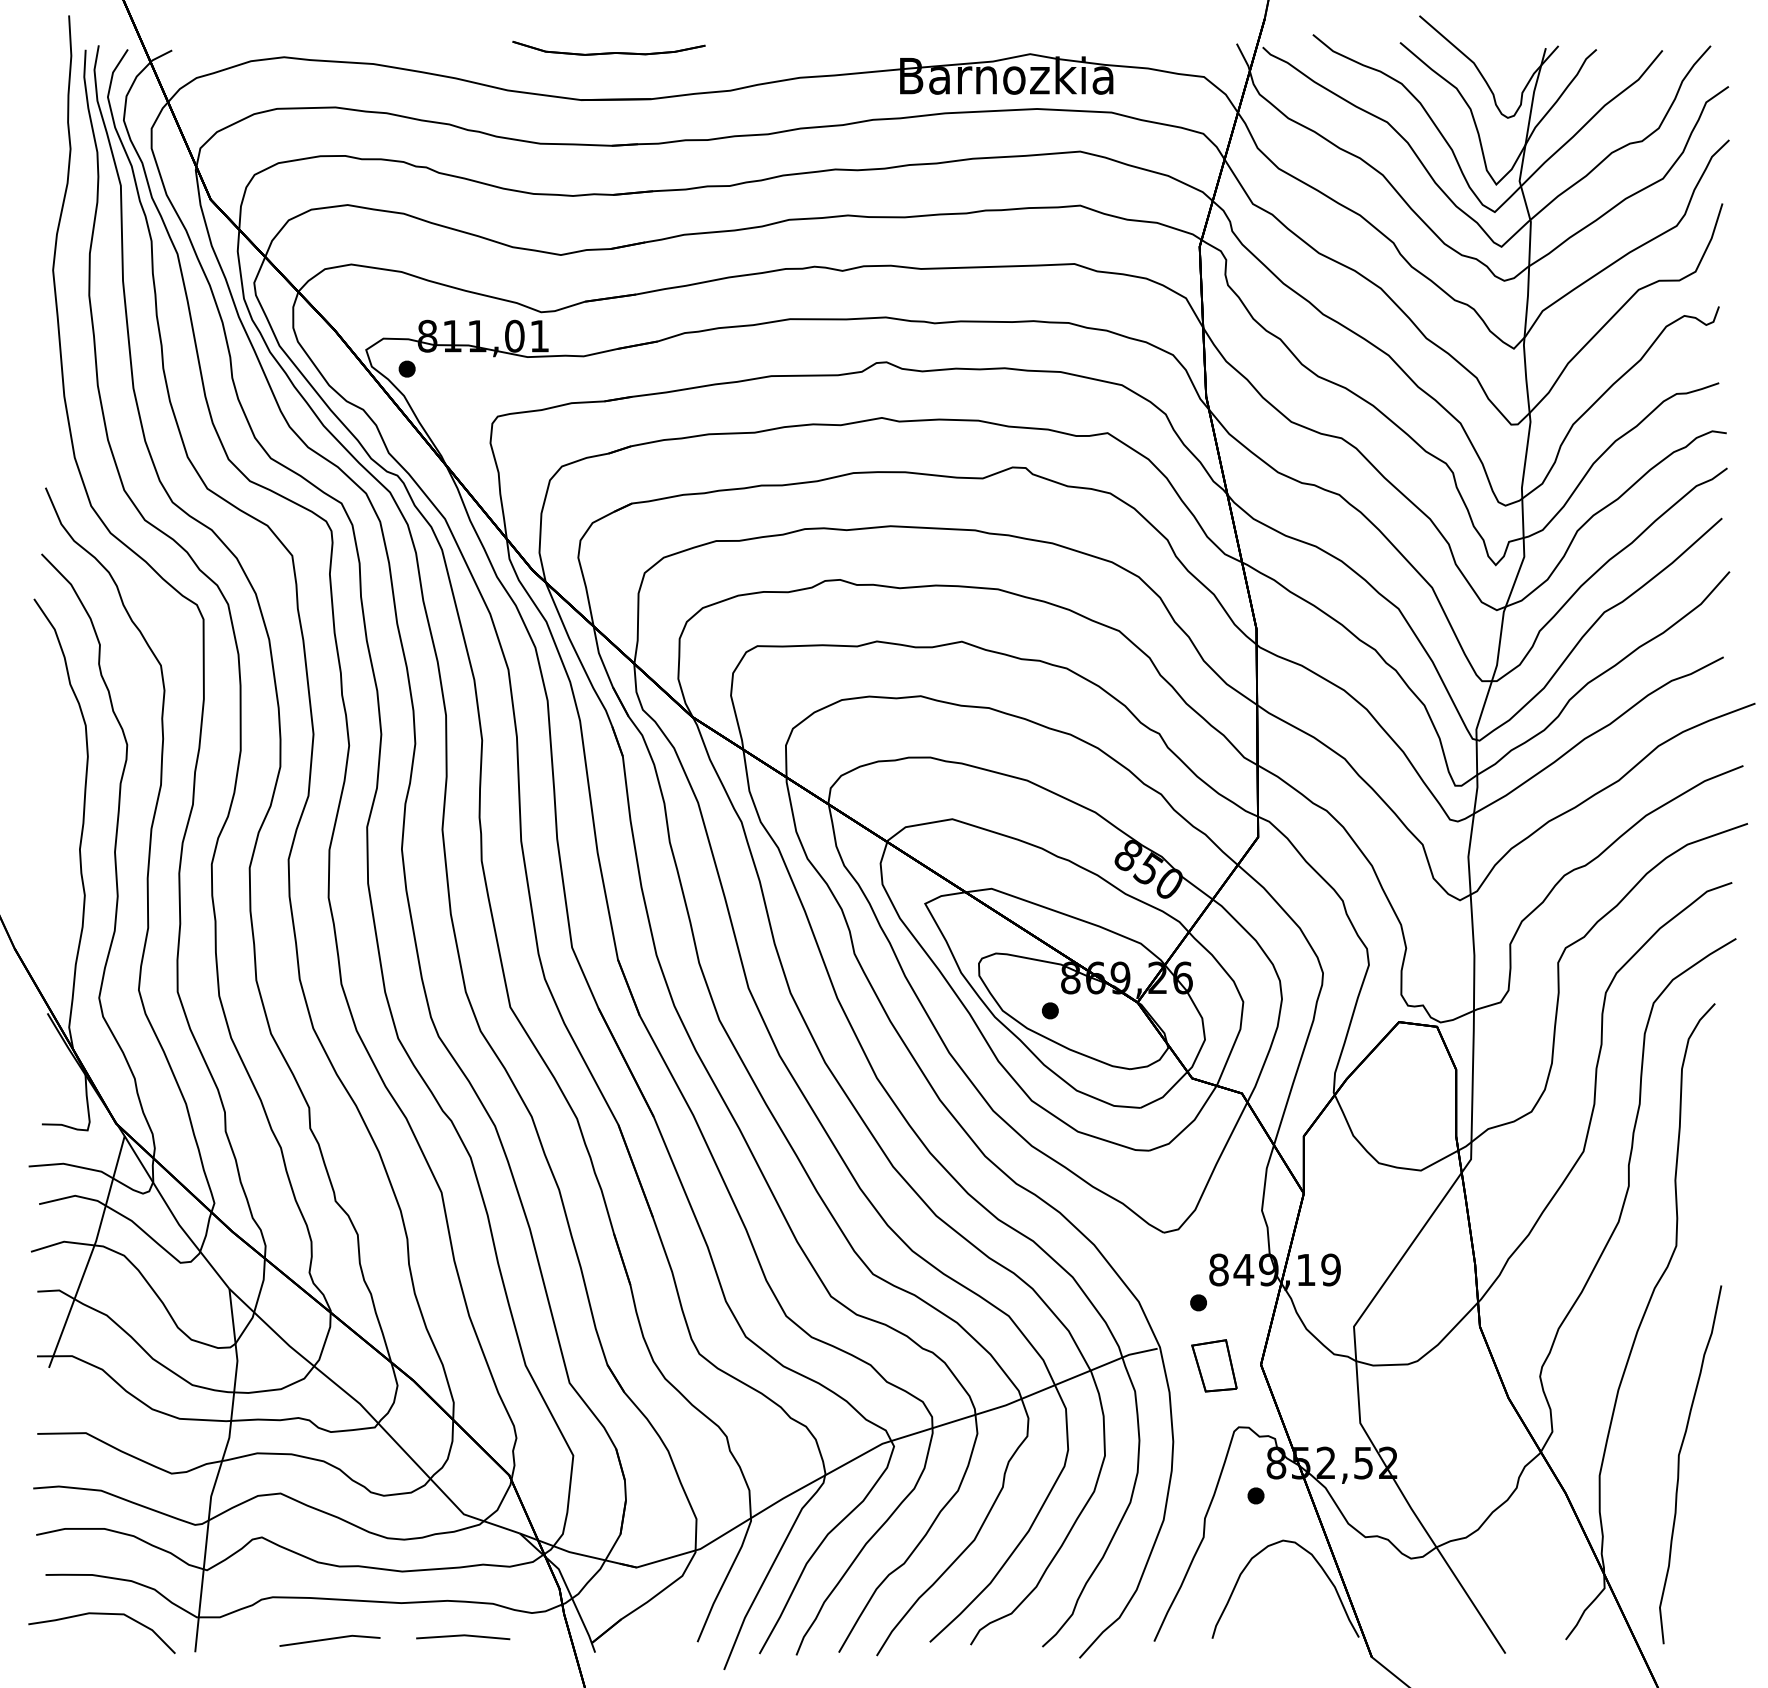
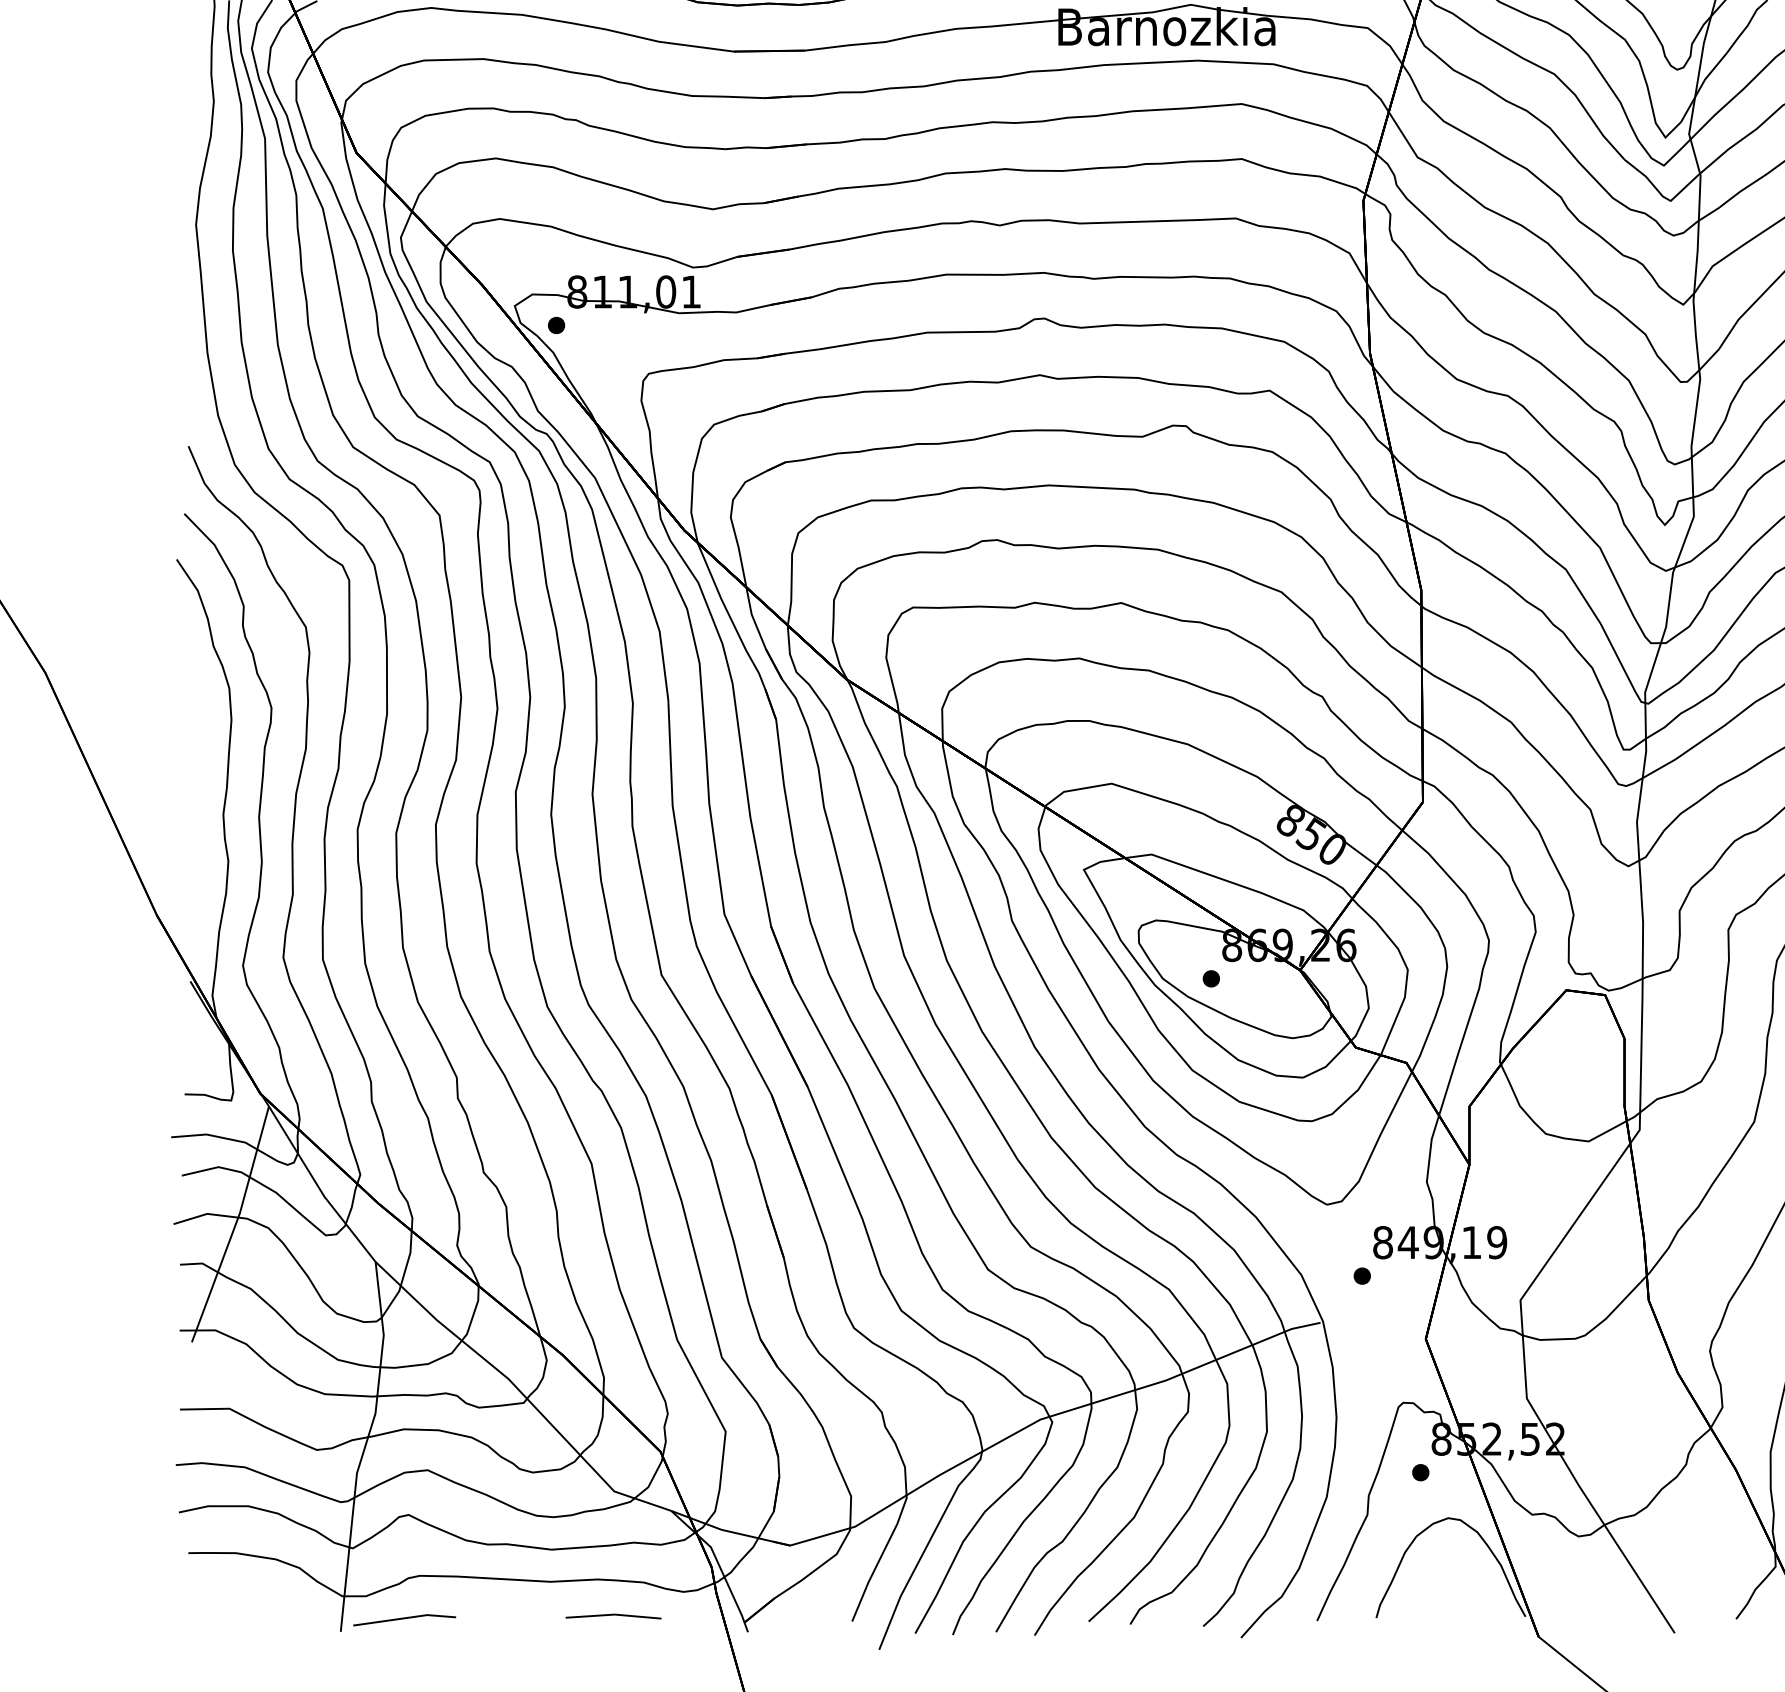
part: (1214, 1365) -> (1378, 1339), removed
curve: (101, 1614) -> (245, 1593), removed
line: (329, 1639) -> (404, 1618), moved

